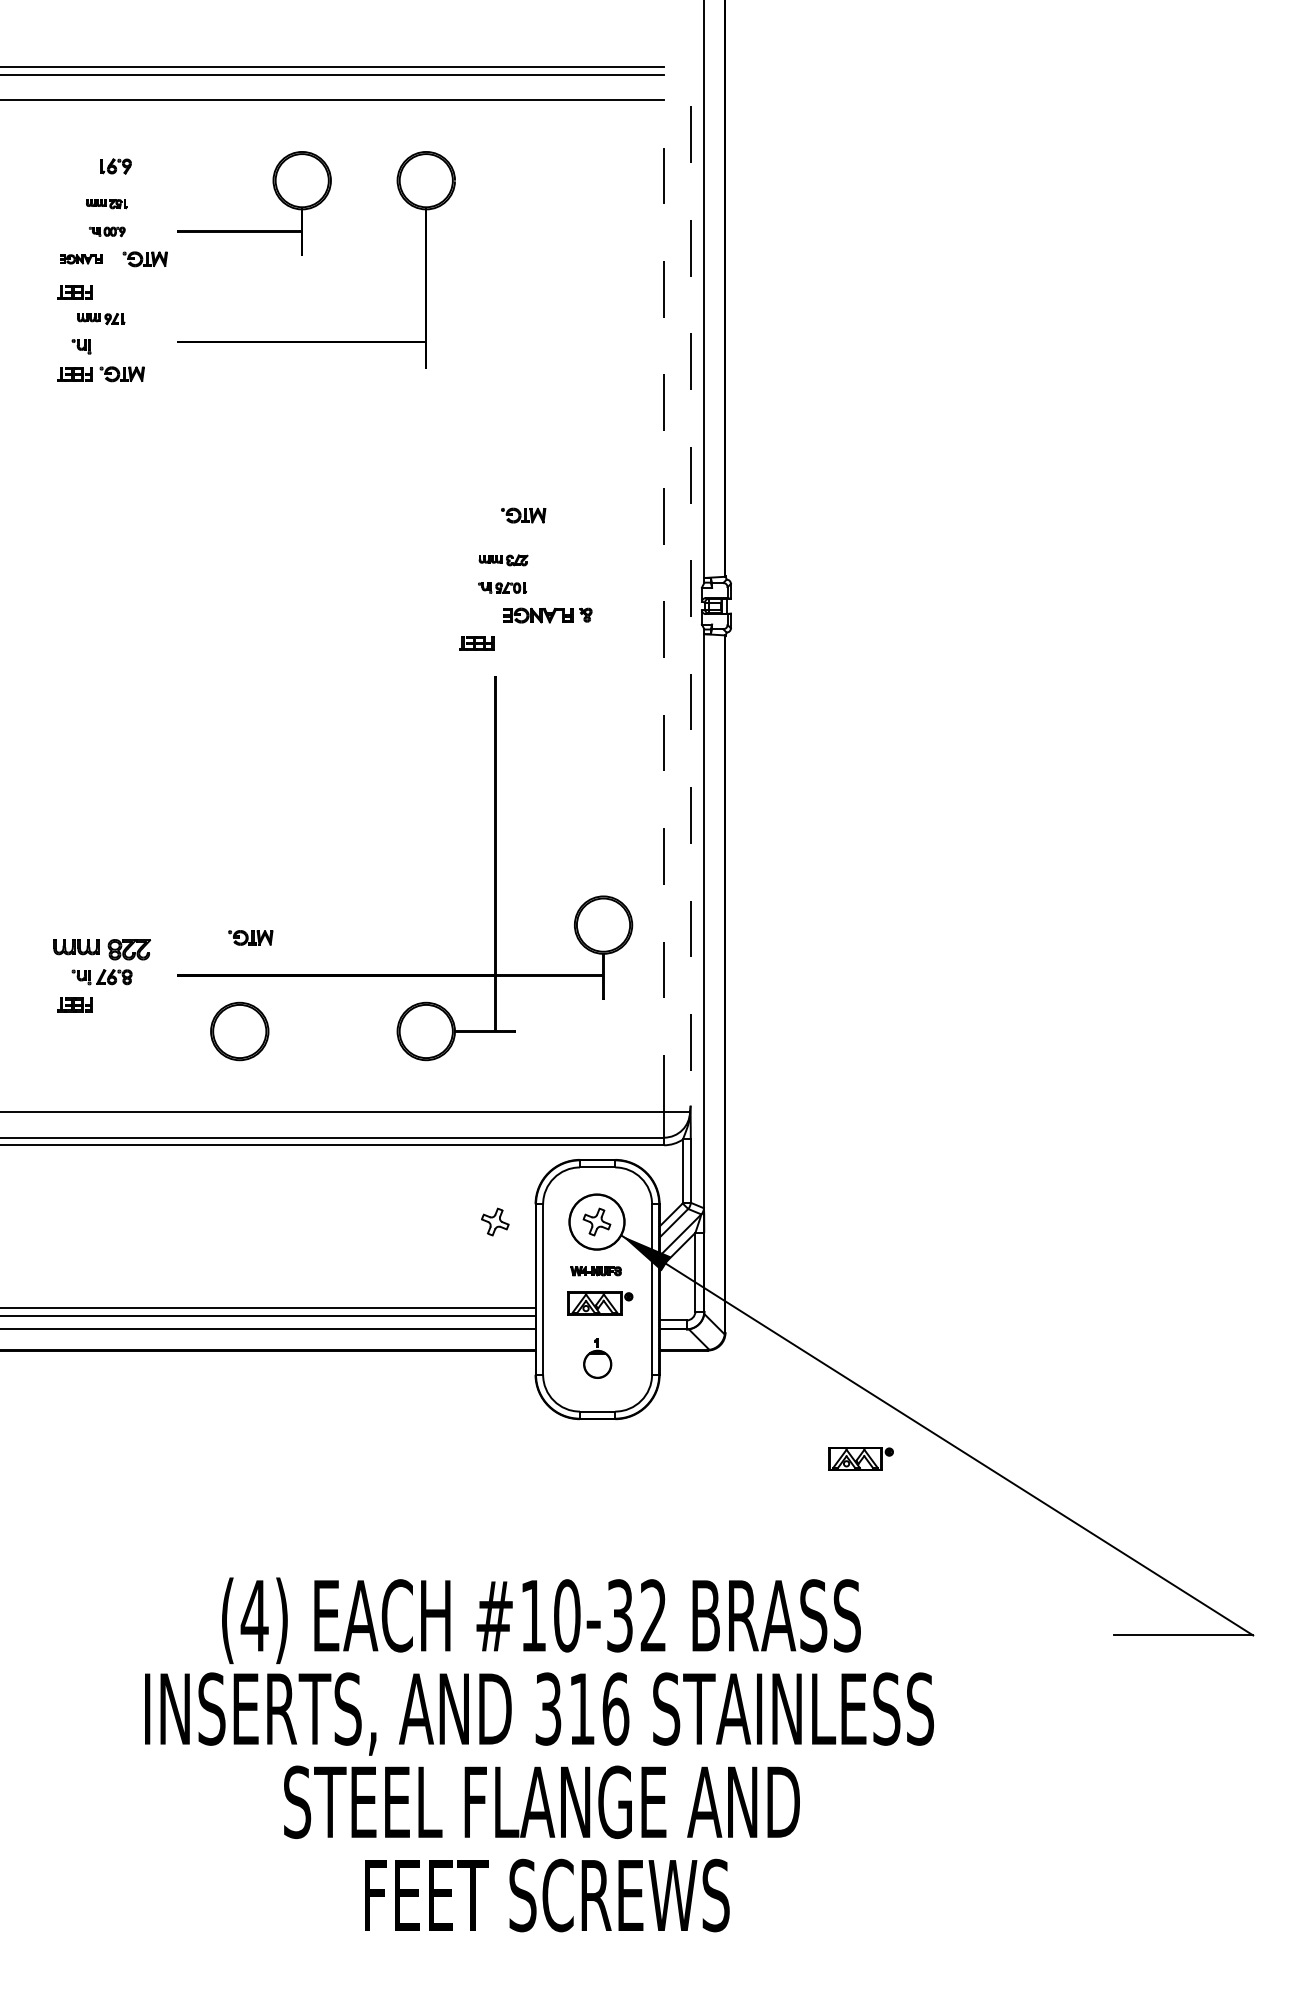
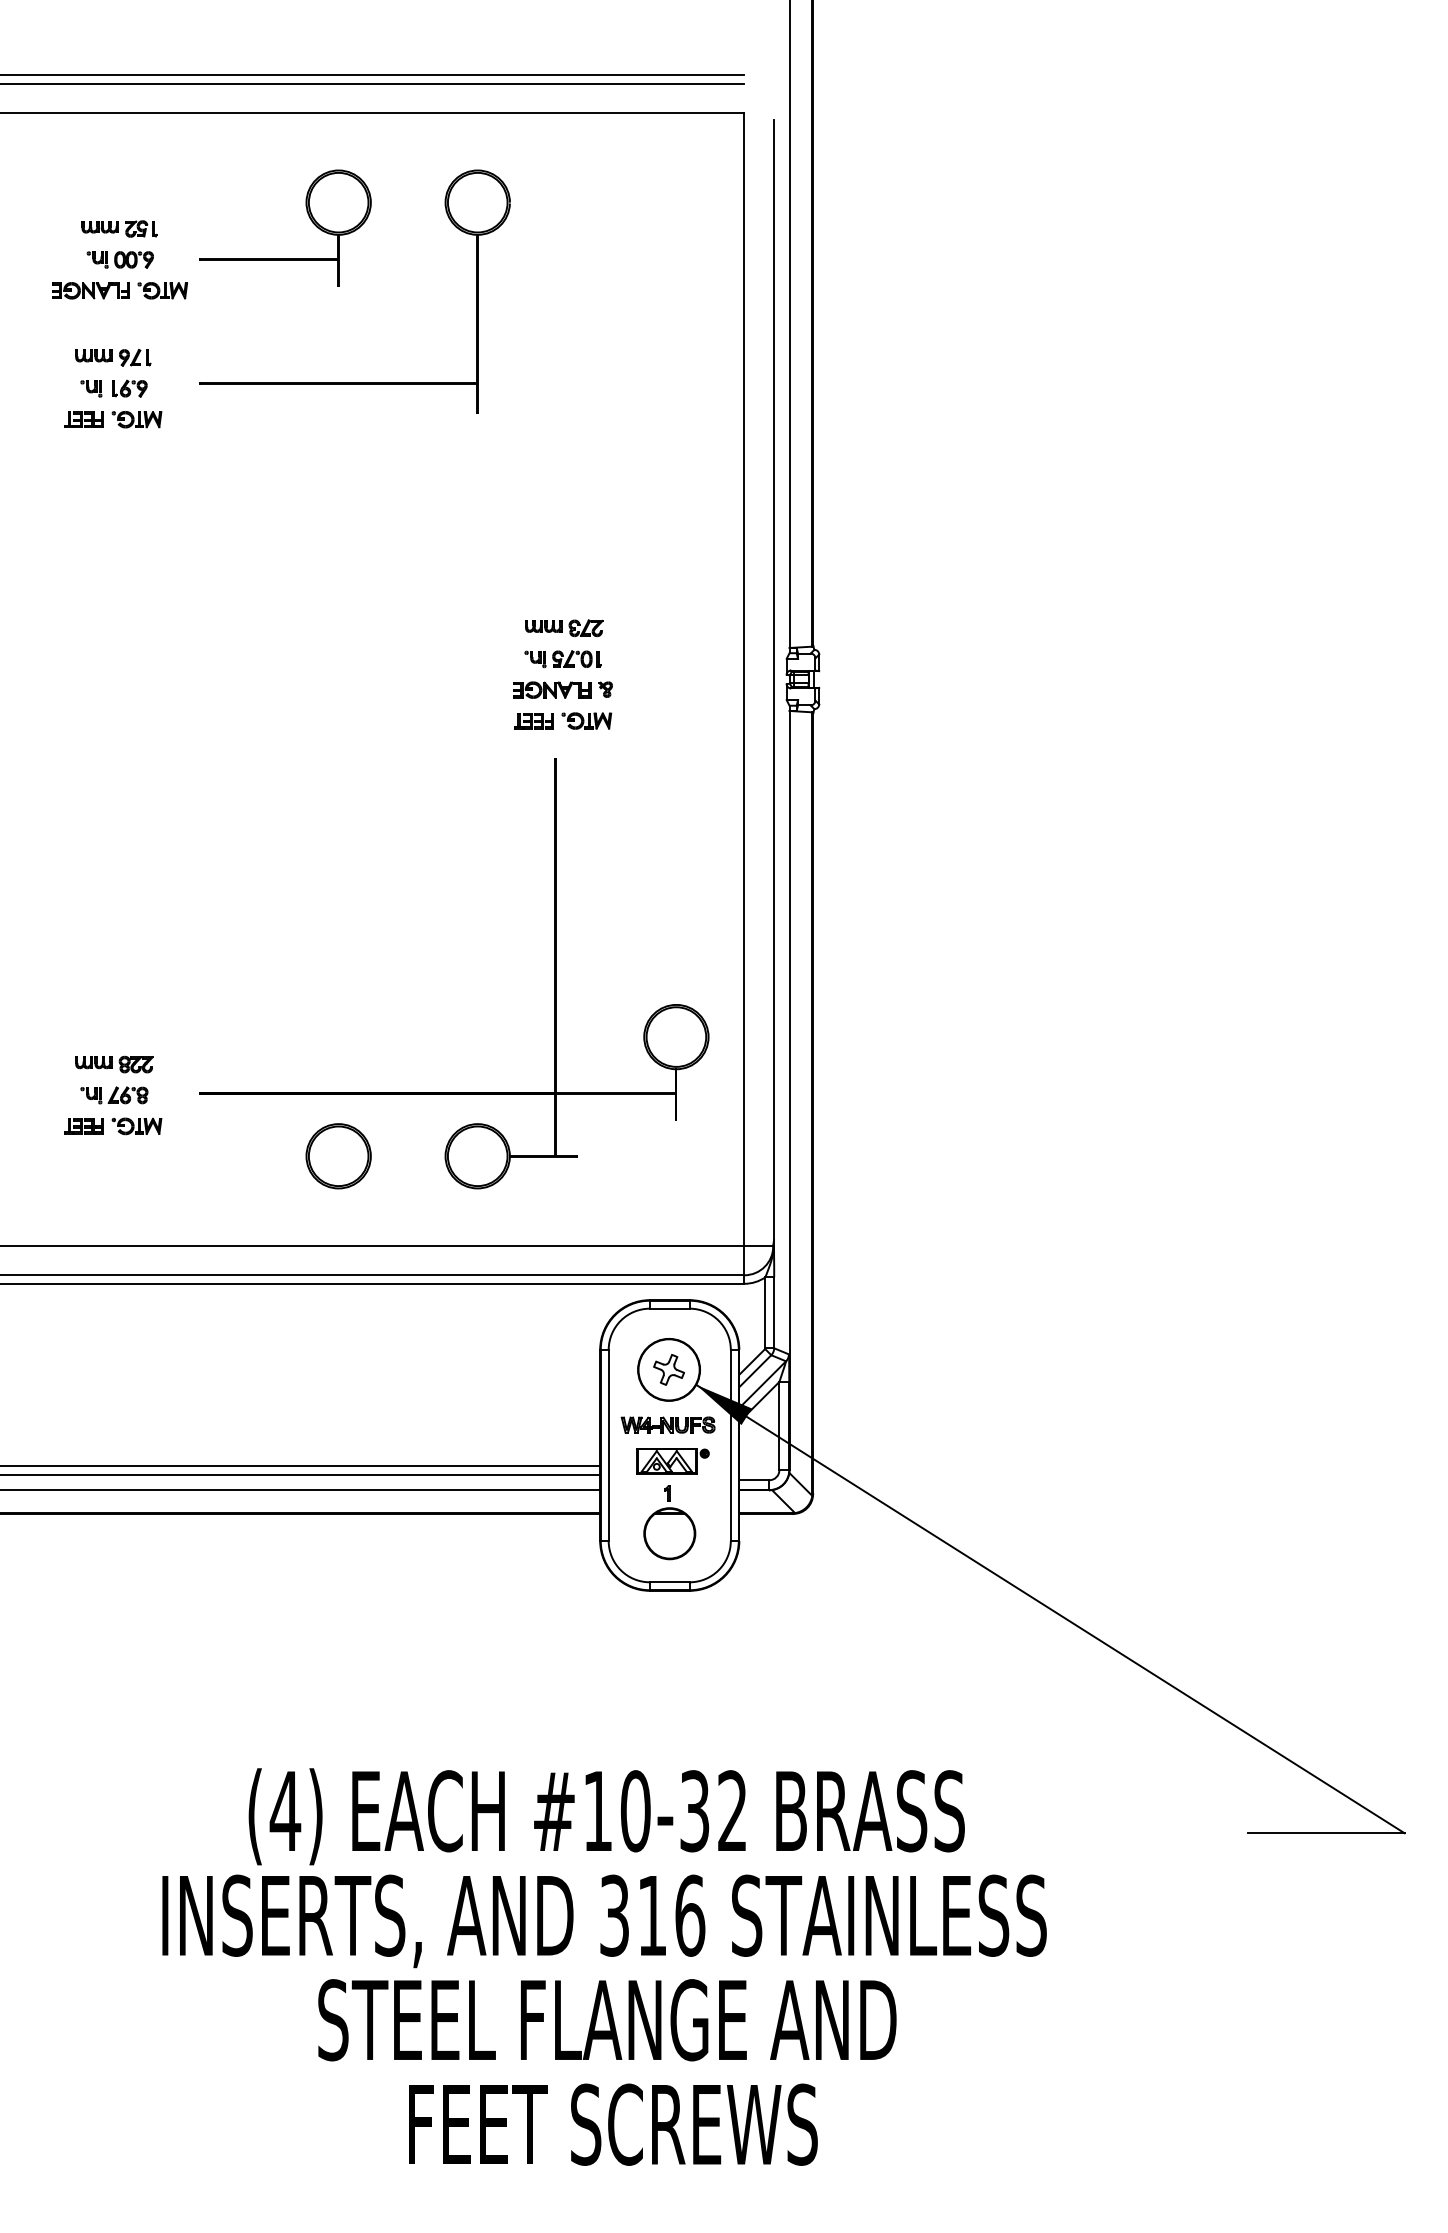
part: (115, 166) -> (129, 388), moved
part: (106, 203) -> (119, 228), size x1.67
part: (106, 231) -> (119, 259), size x1.67
part: (80, 259) -> (90, 290), size x1.67
part: (74, 292) -> (83, 327), removed
part: (101, 318) -> (113, 357), size x1.43
part: (523, 515) -> (586, 720), moved
part: (503, 560) -> (564, 628), size x1.43
part: (501, 588) -> (562, 659), size x1.43
line: (664, 606) -> (744, 679), dashed -> solid
line: (691, 606) -> (774, 679), dashed -> solid
part: (547, 615) -> (562, 689), moved
part: (250, 938) -> (136, 1126), moved
part: (102, 949) -> (114, 1064), size x0.71
part: (239, 1031) -> (338, 1156), moved
part: (494, 1221) -> (554, 1369), removed
part: (595, 1270) -> (667, 1424), size x1.67
part: (597, 1358) -> (669, 1522), size x1.67
part: (860, 1459) -> (964, 1635), removed

